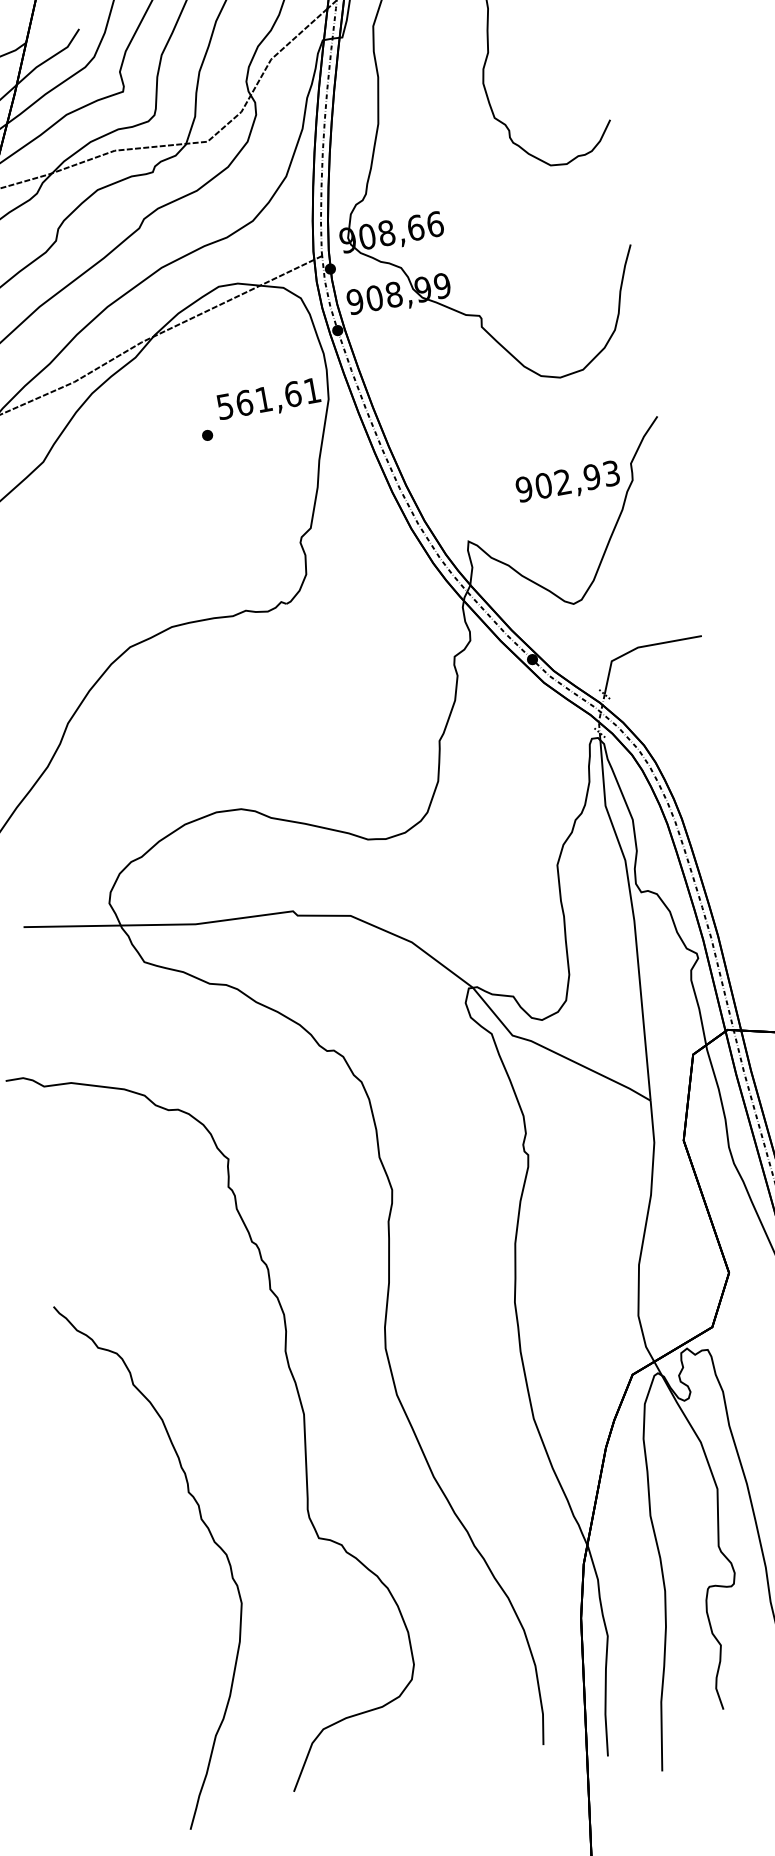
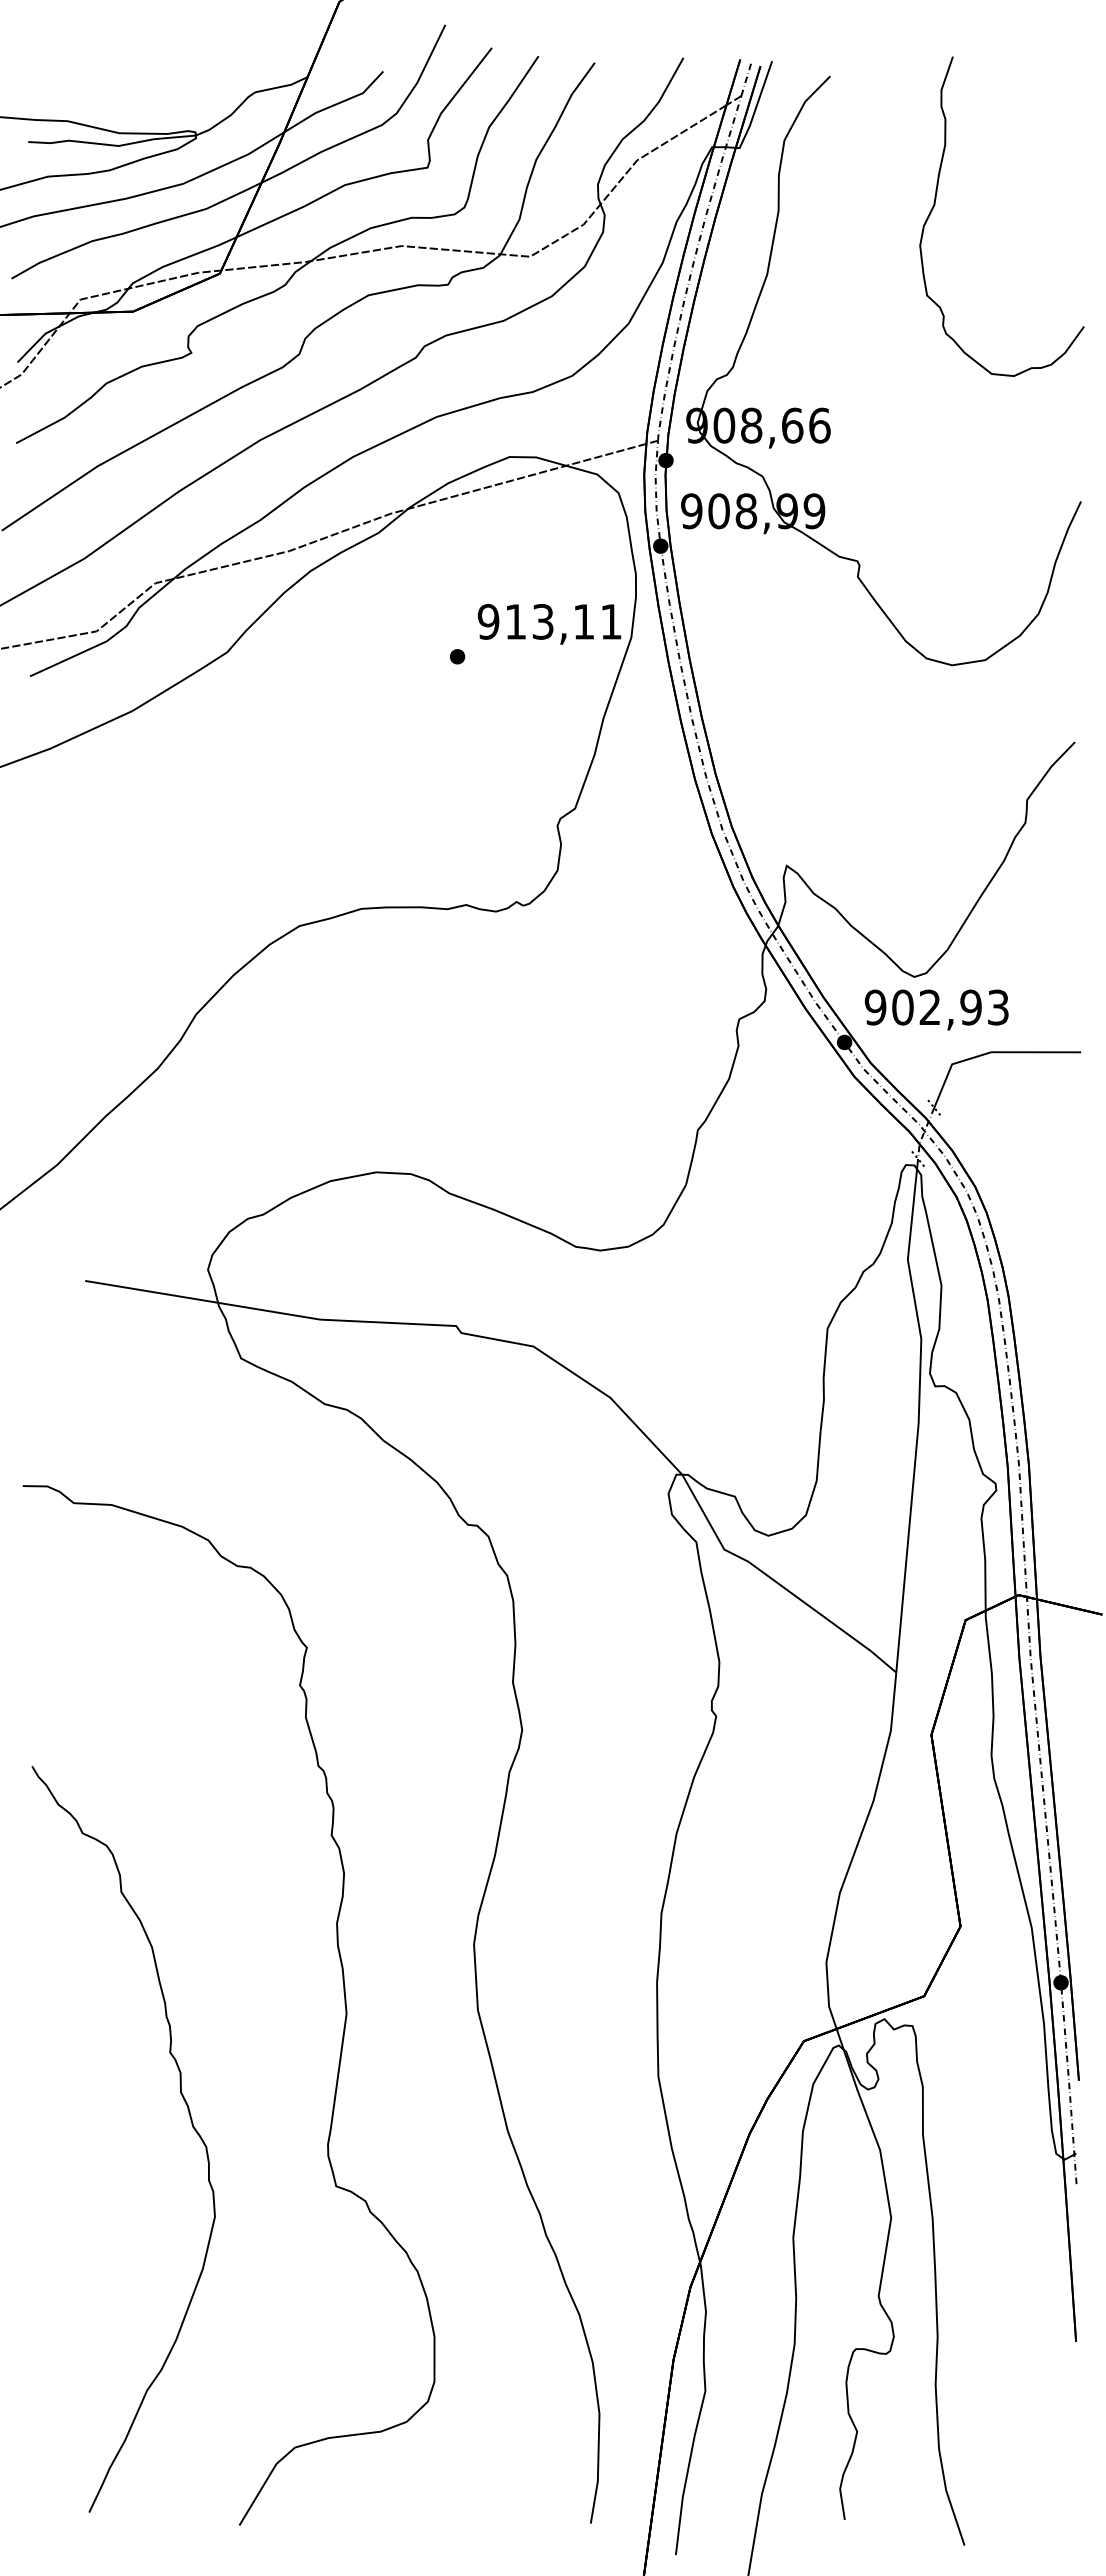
text: (259, 400) -> (536, 621), 561,61 -> 913,11
text: (567, 482) -> (936, 1009), moved
curve: (212, 1538) -> (190, 2121), moved

